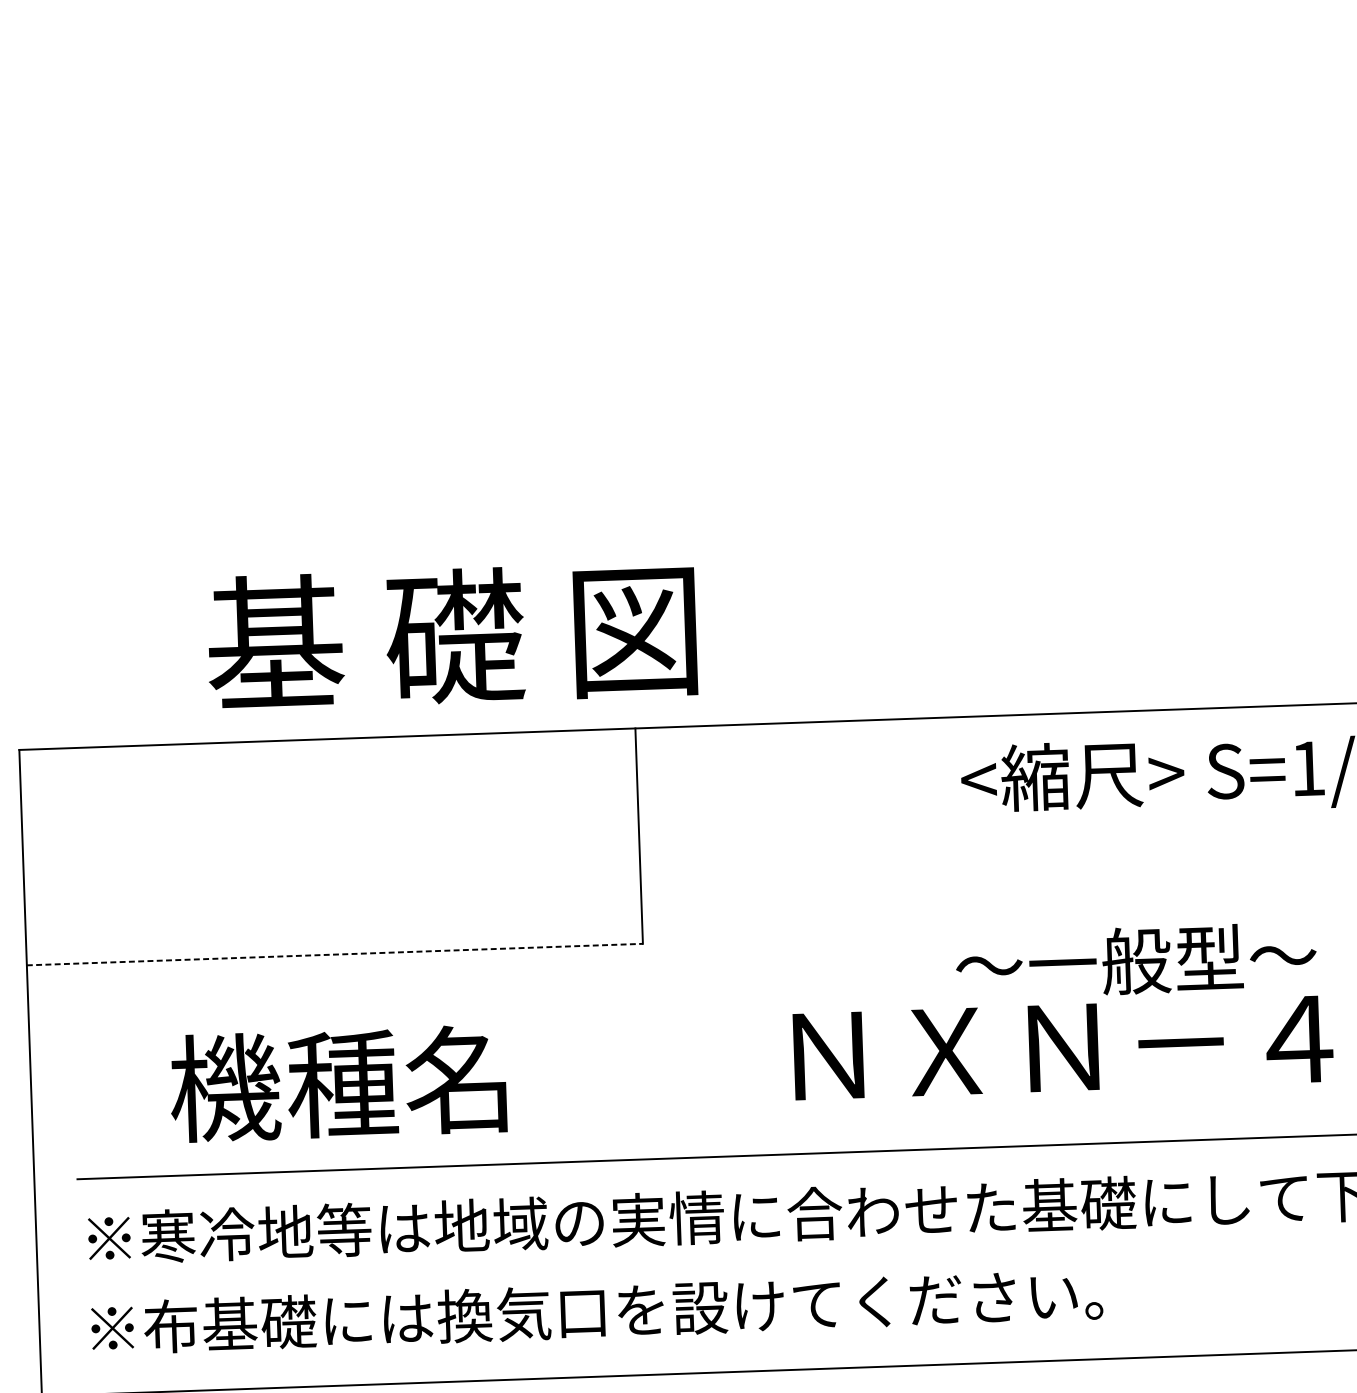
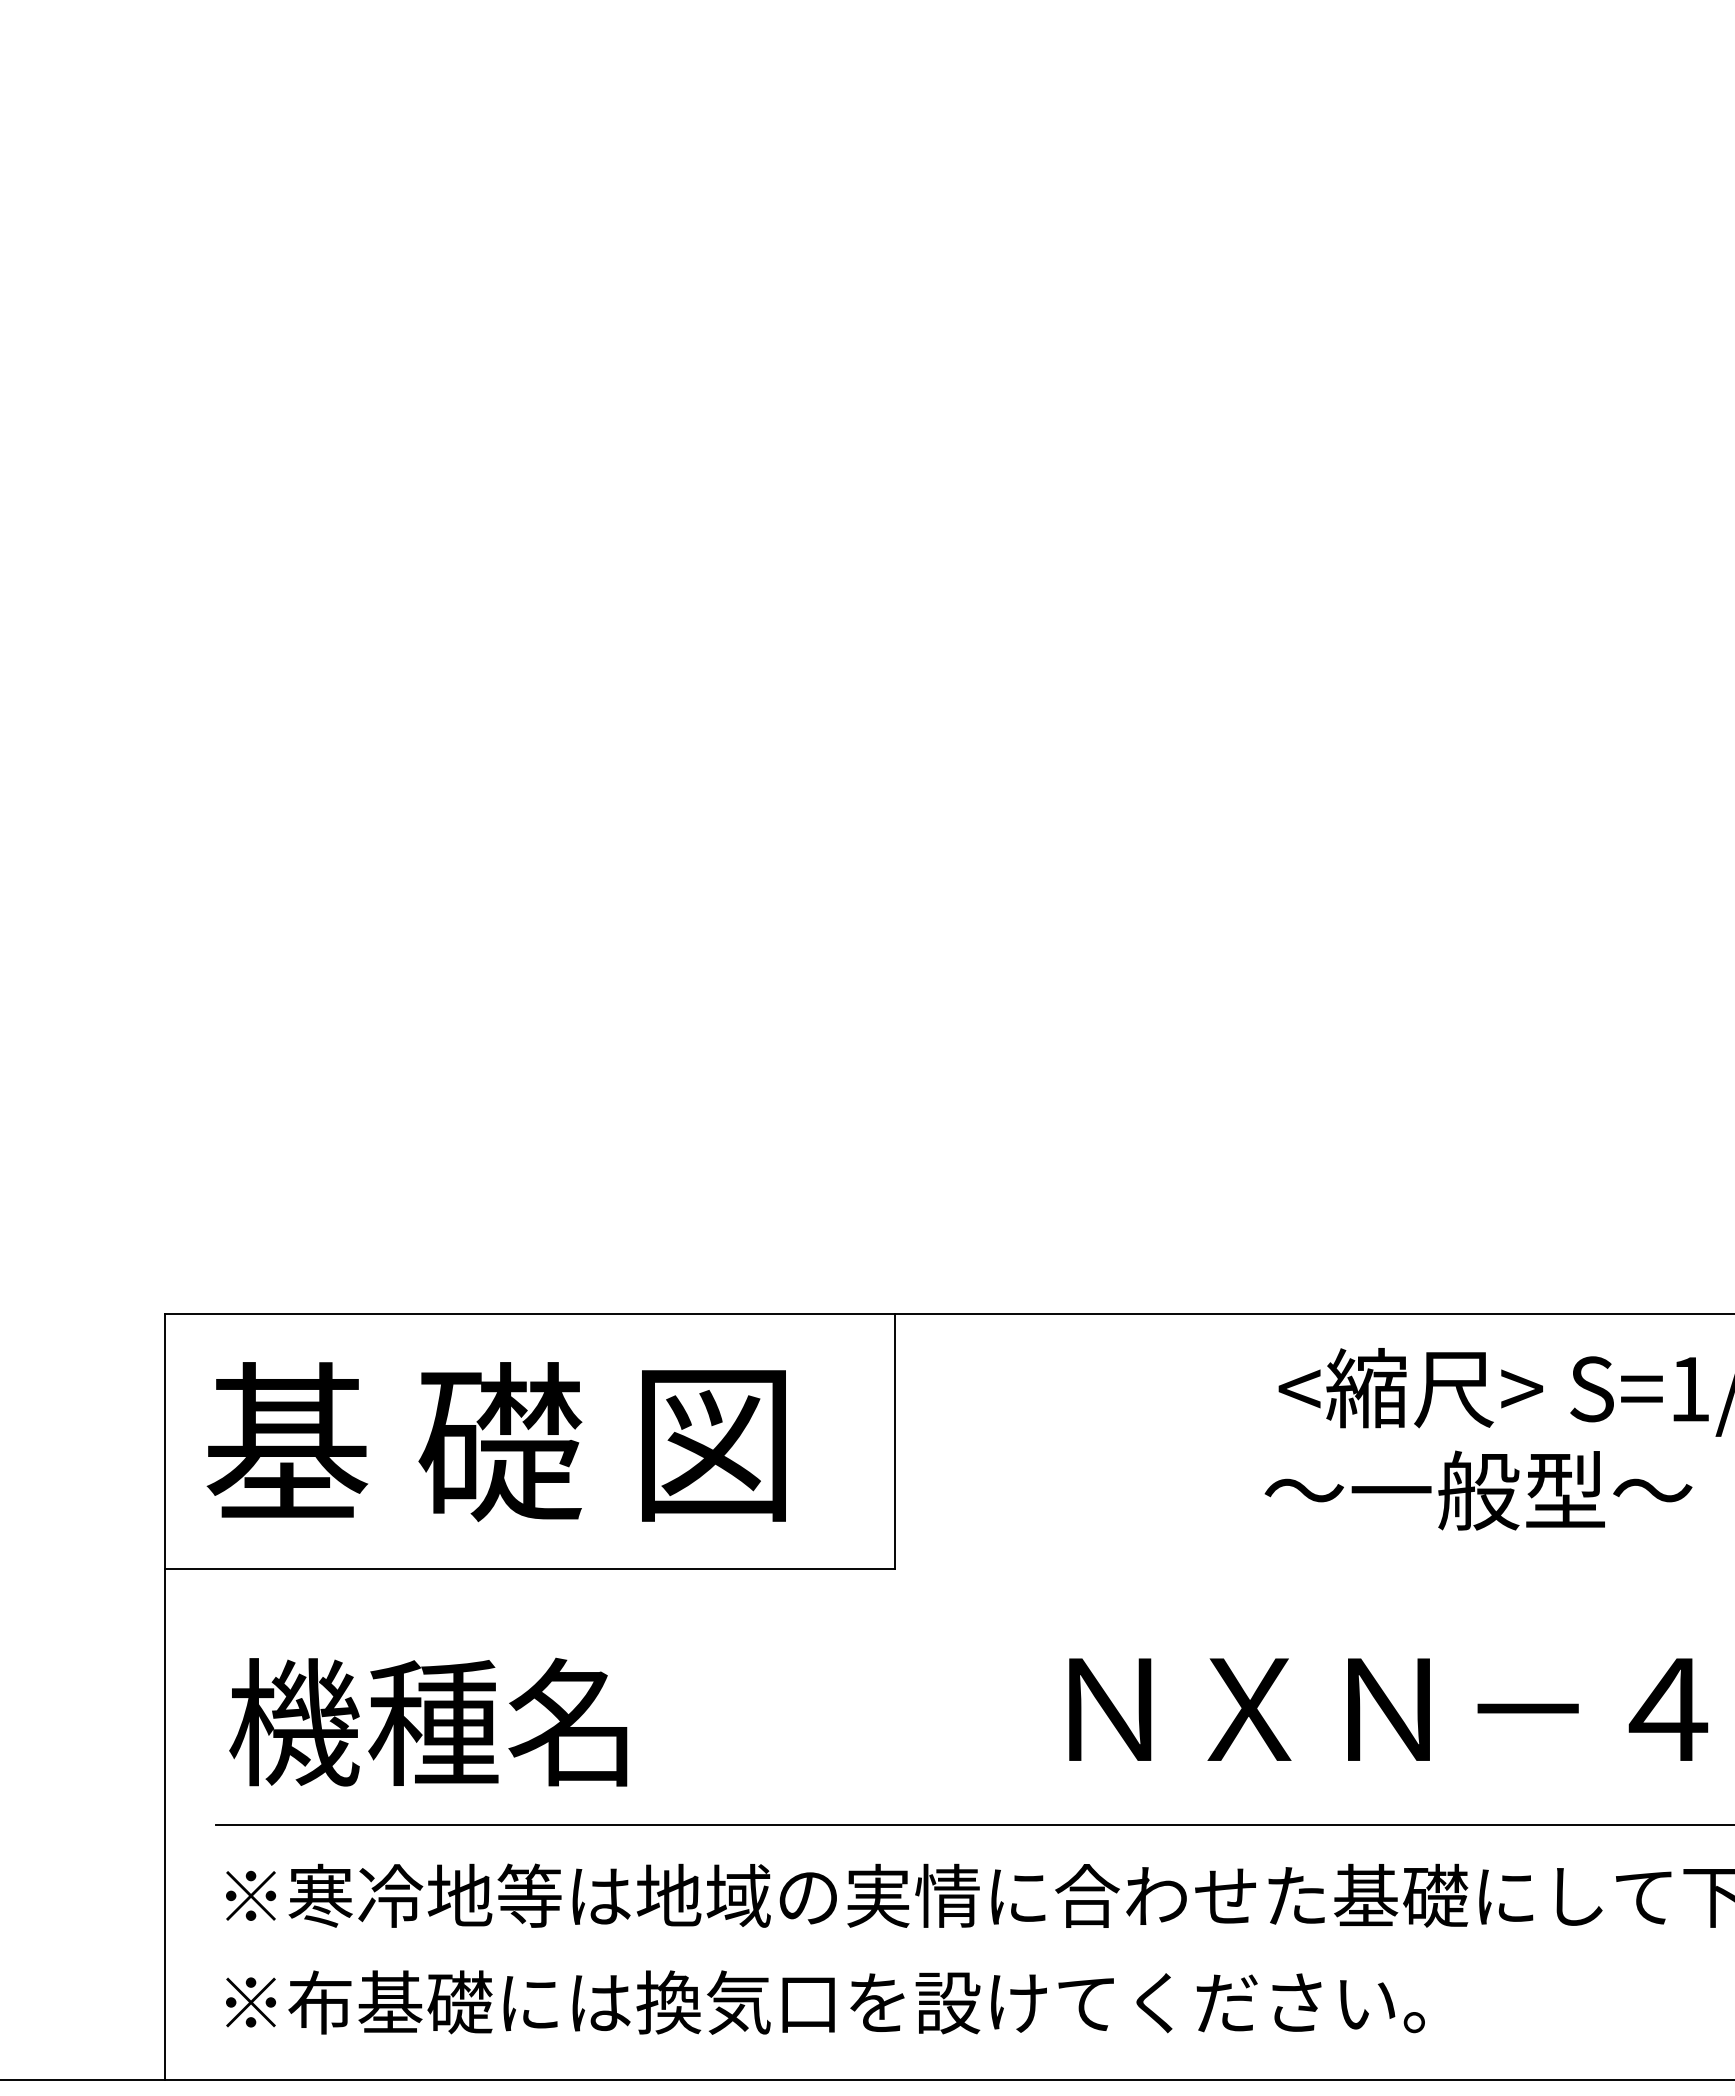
text: (451, 636) -> (495, 1442), moved
line: (335, 954) -> (530, 1569), dashed -> solid
text: (1136, 960) -> (1478, 1490), moved
text: (338, 1083) -> (428, 1721), moved

